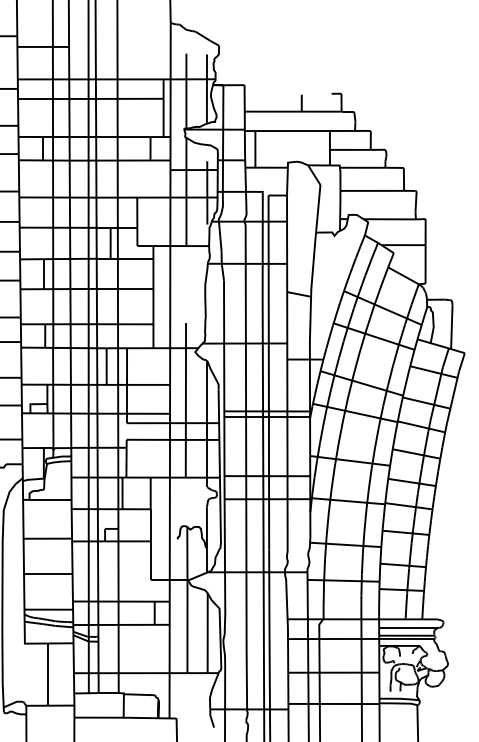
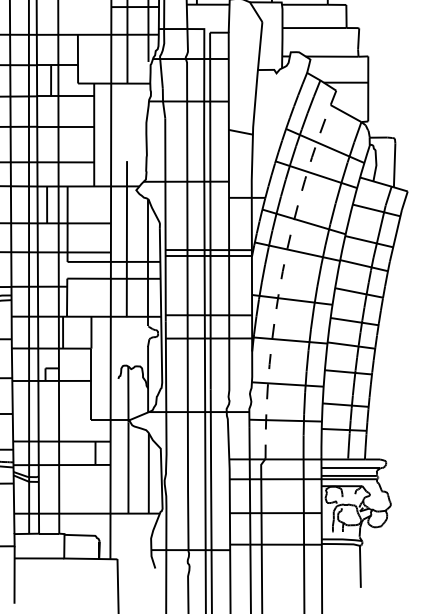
arc: (340, 432) -> (282, 271), solid -> dashed

